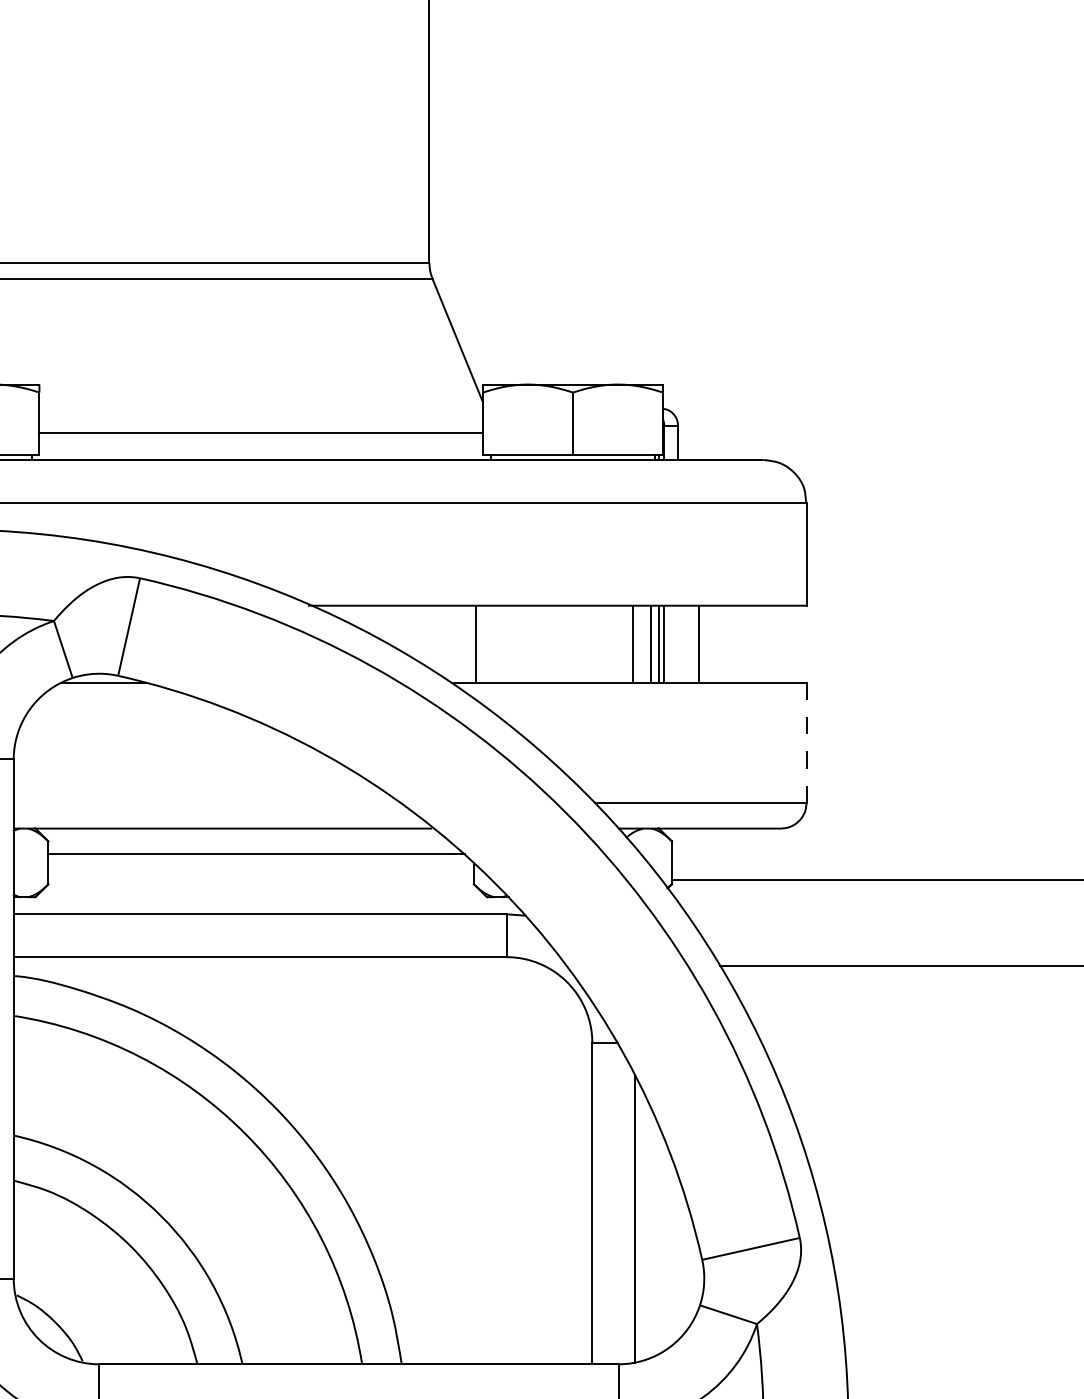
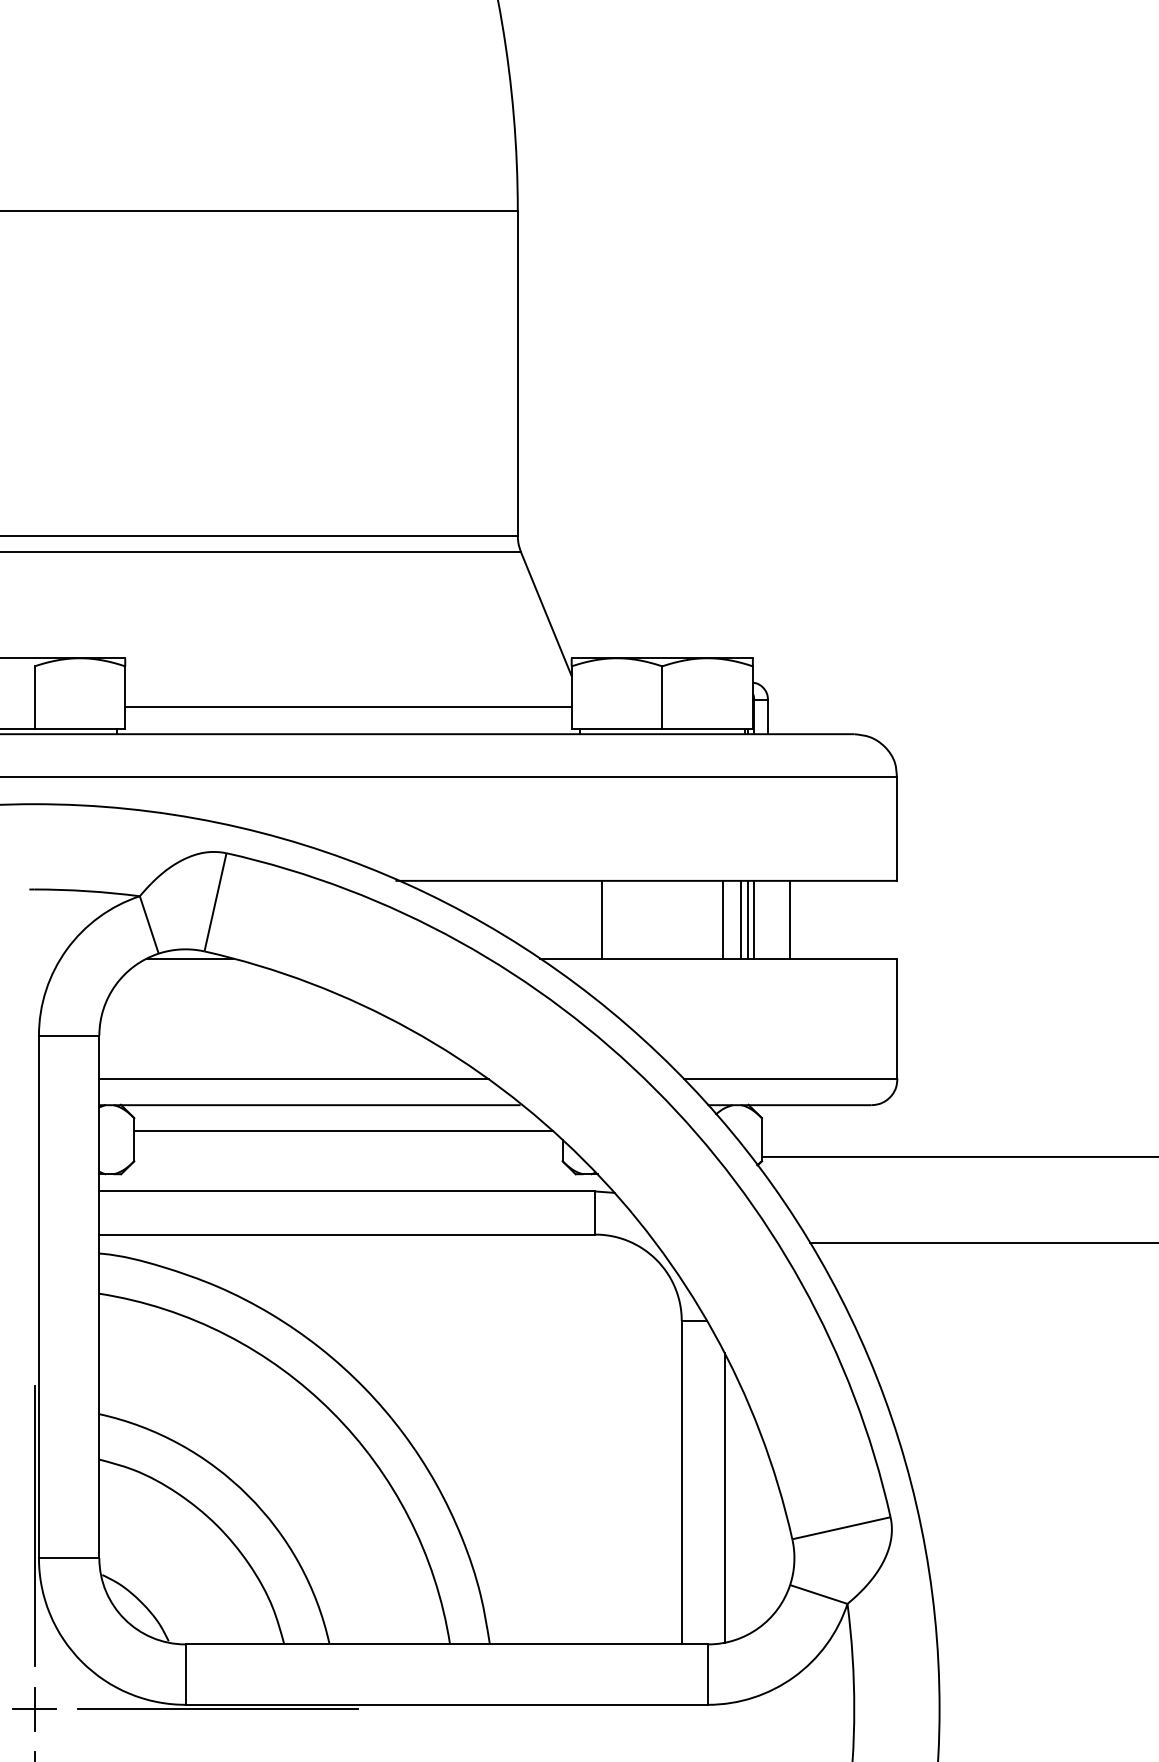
line: (475, 644) -> (601, 919), moved
line: (806, 742) -> (897, 1018), dashed -> solid
line: (206, 803) -> (293, 1079), added

